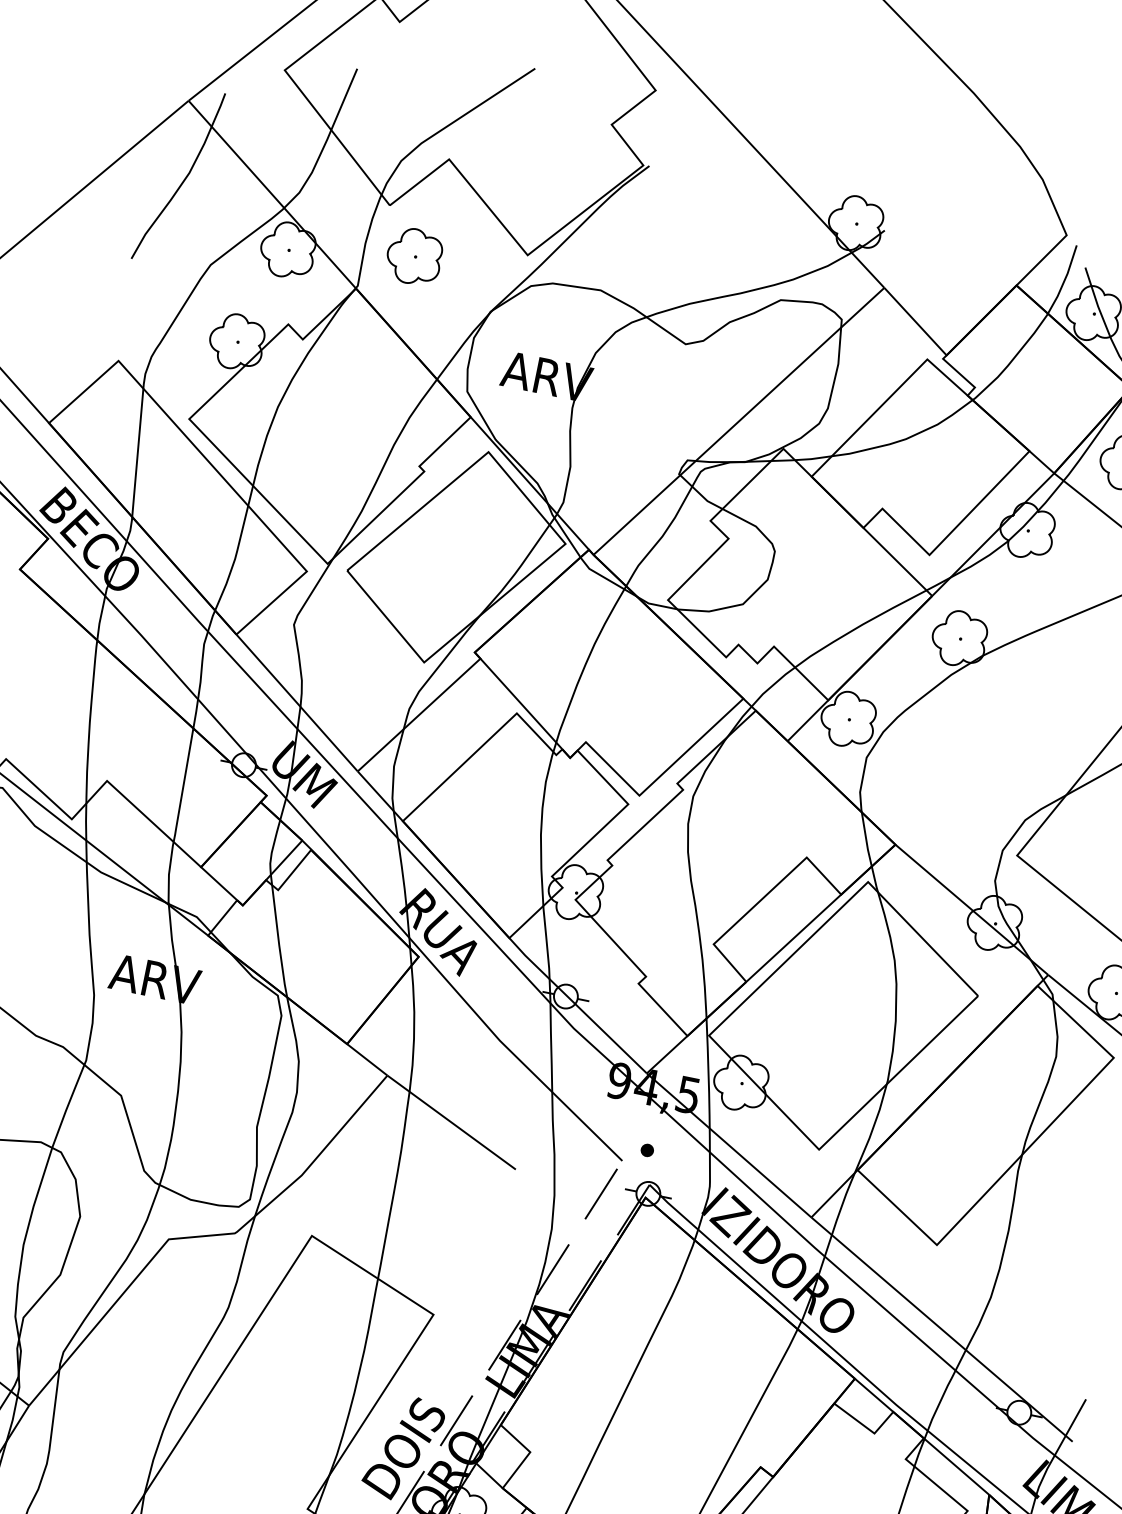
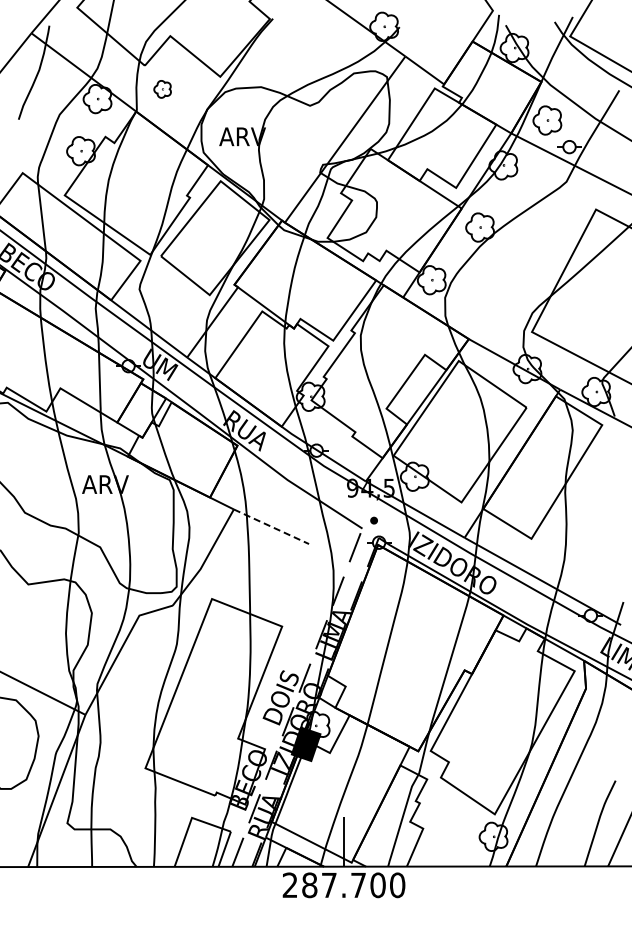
part: (413, 256) -> (162, 89), size x0.6
line: (451, 1122) -> (271, 526), solid -> dashed

